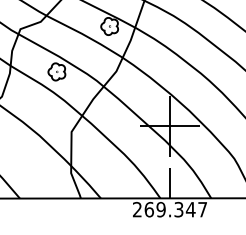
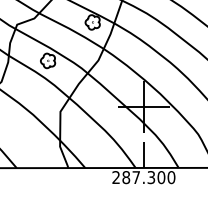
text: (175, 209) -> (148, 177), 269.347 -> 287.300

